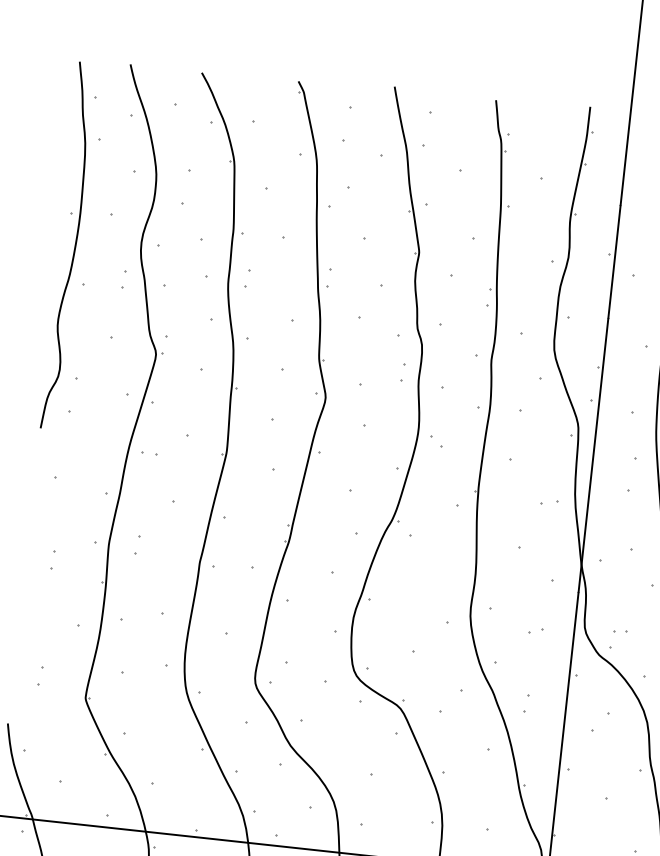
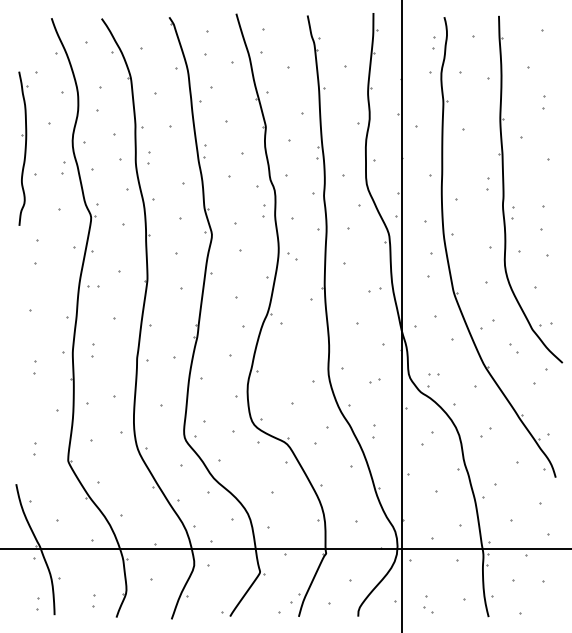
part: (70, 245) -> (23, 148), size x0.6

